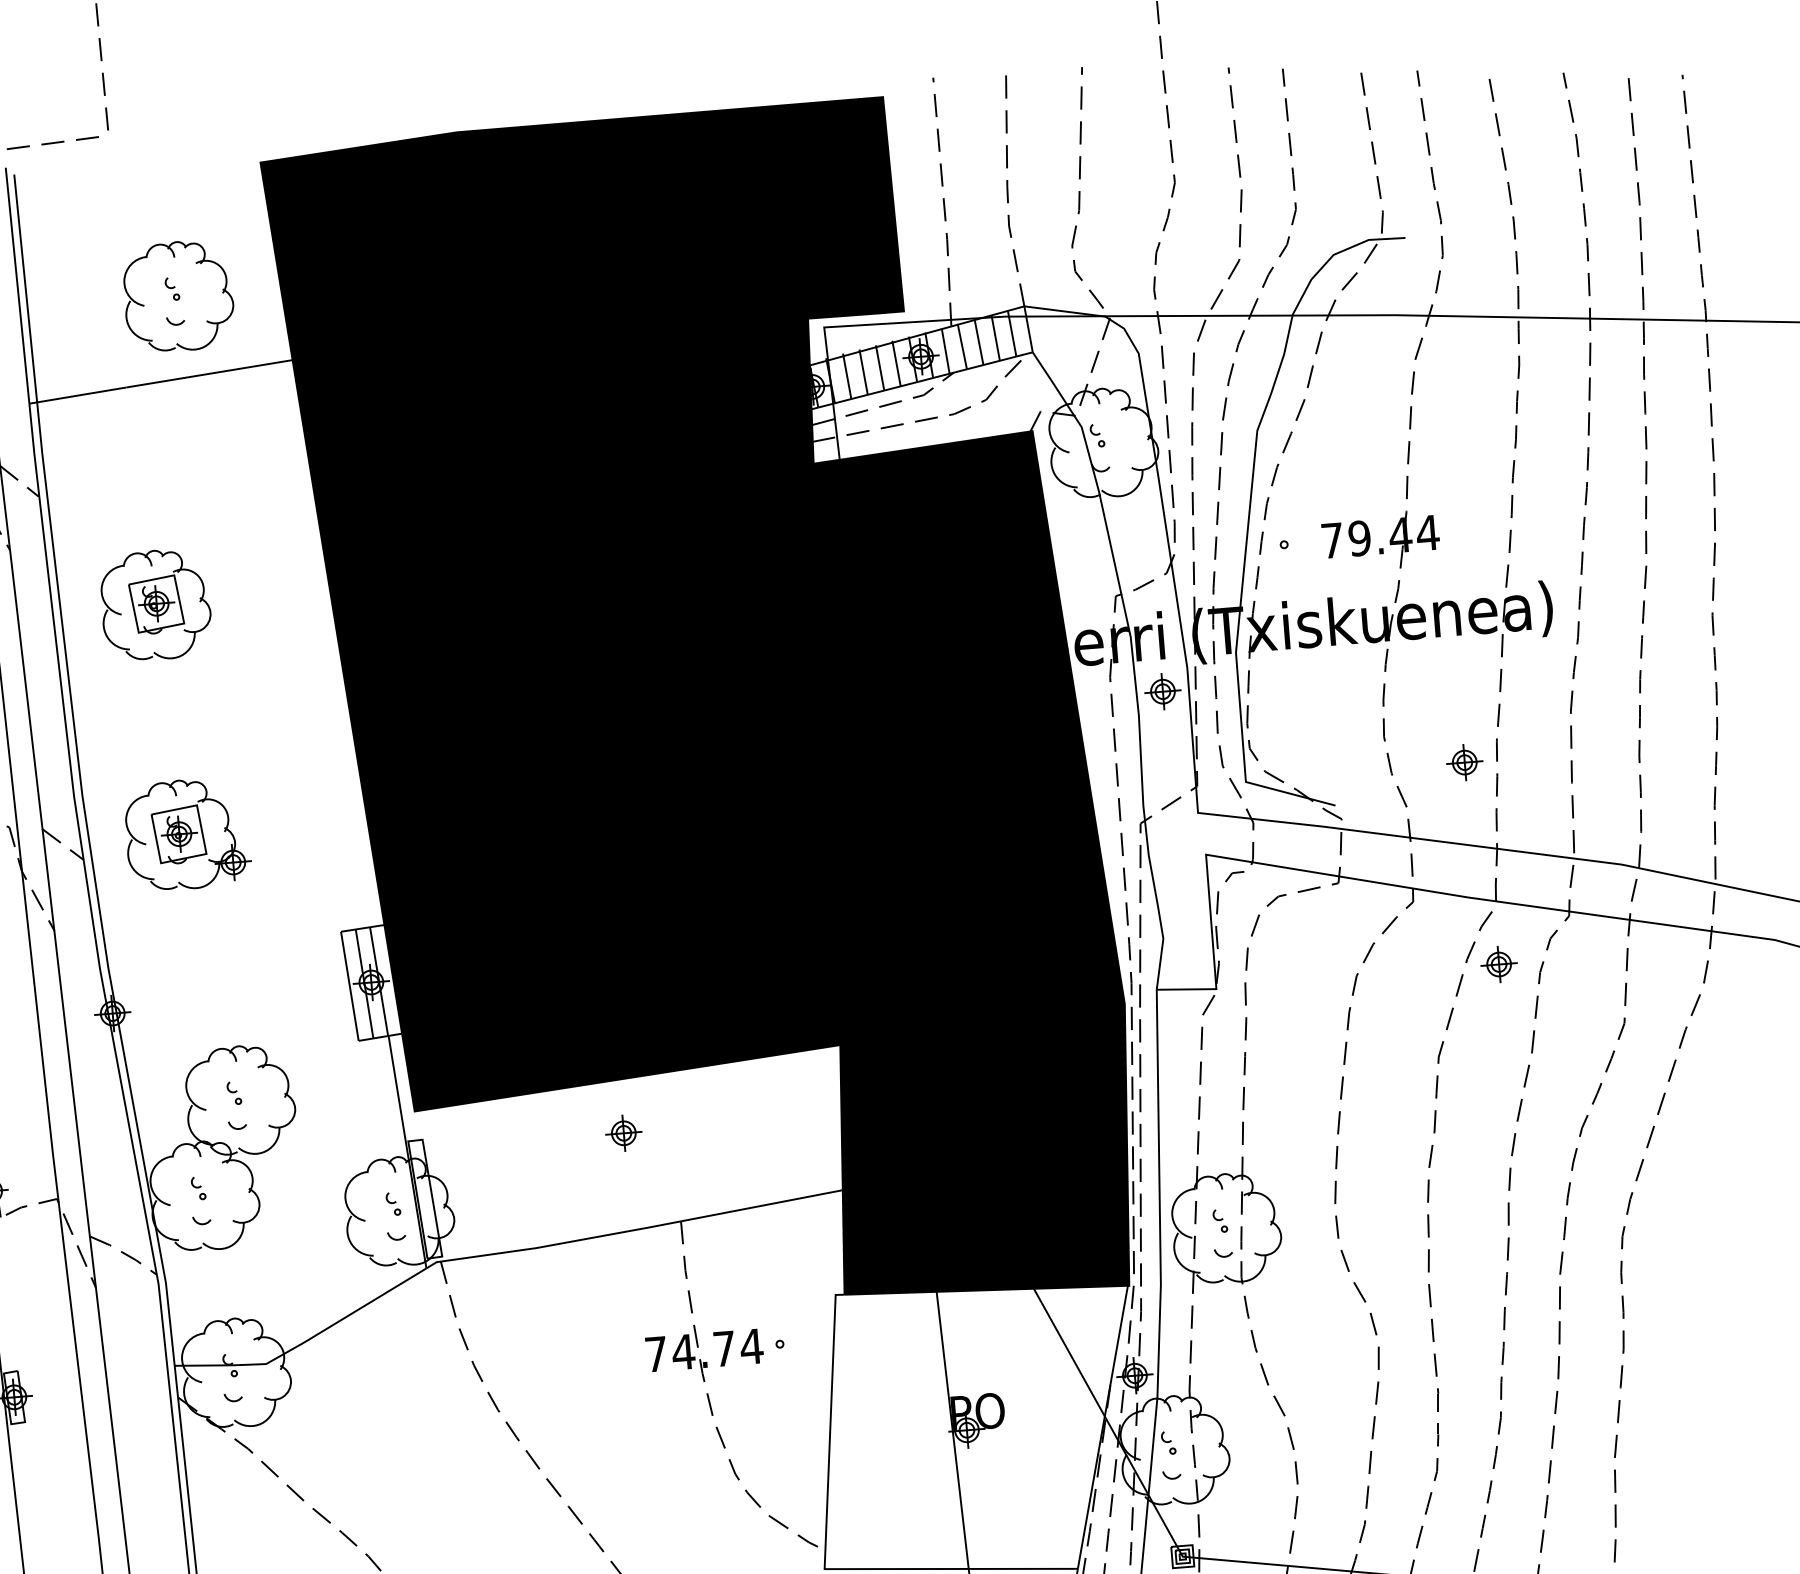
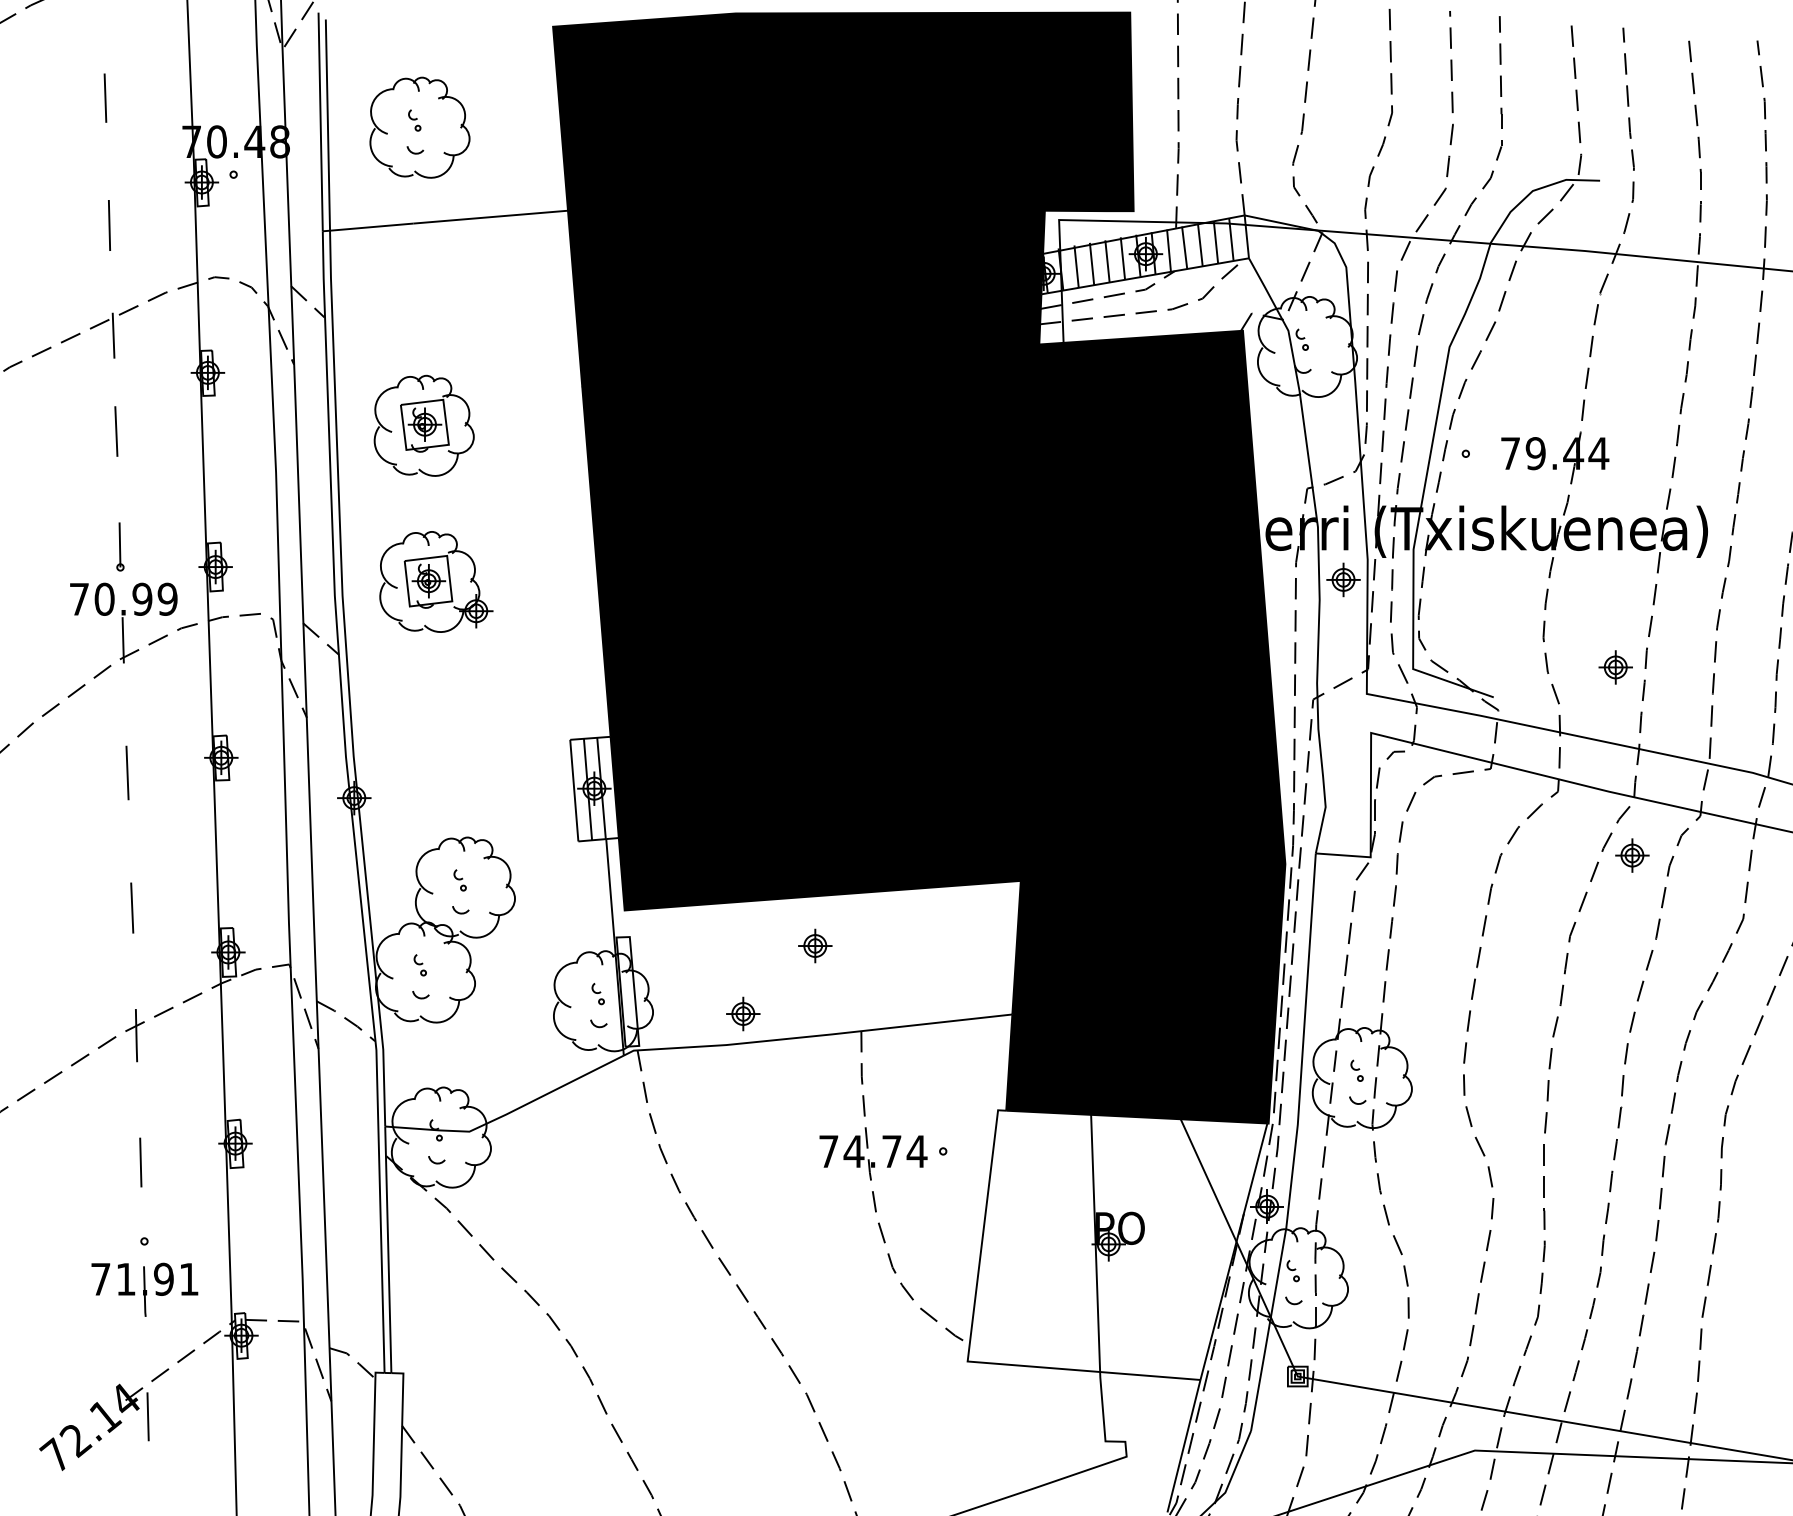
part: (178, 296) -> (419, 127), moved
part: (187, 833) -> (436, 581), moved
part: (552, 1212) -> (743, 1013), added

